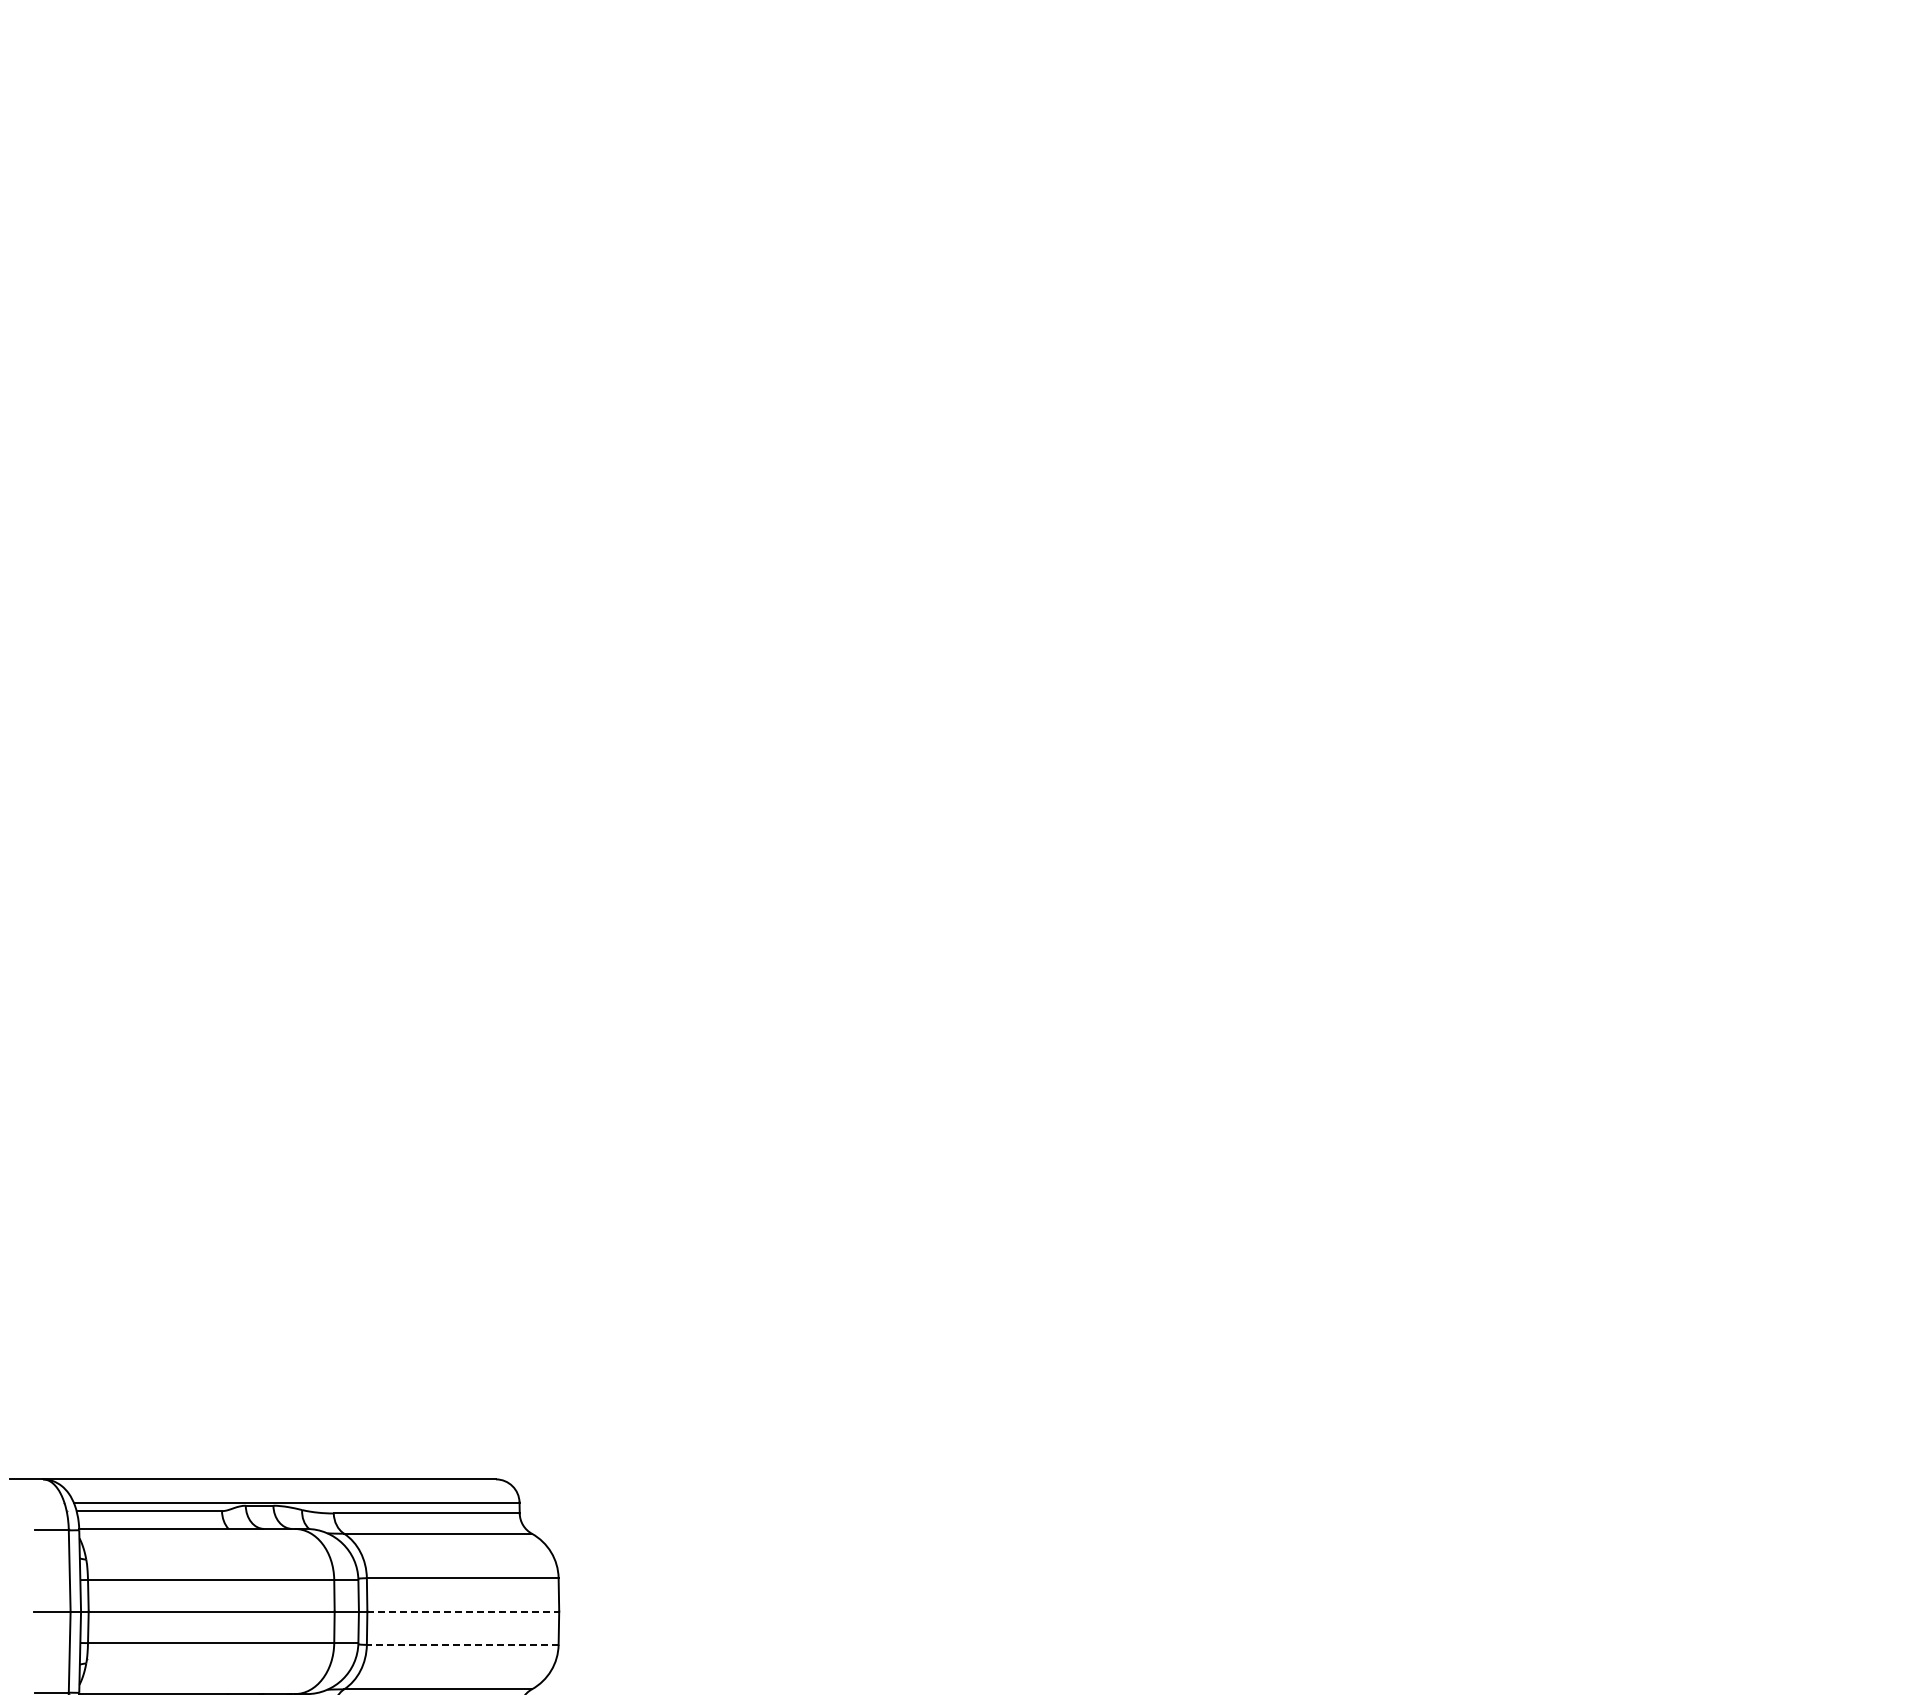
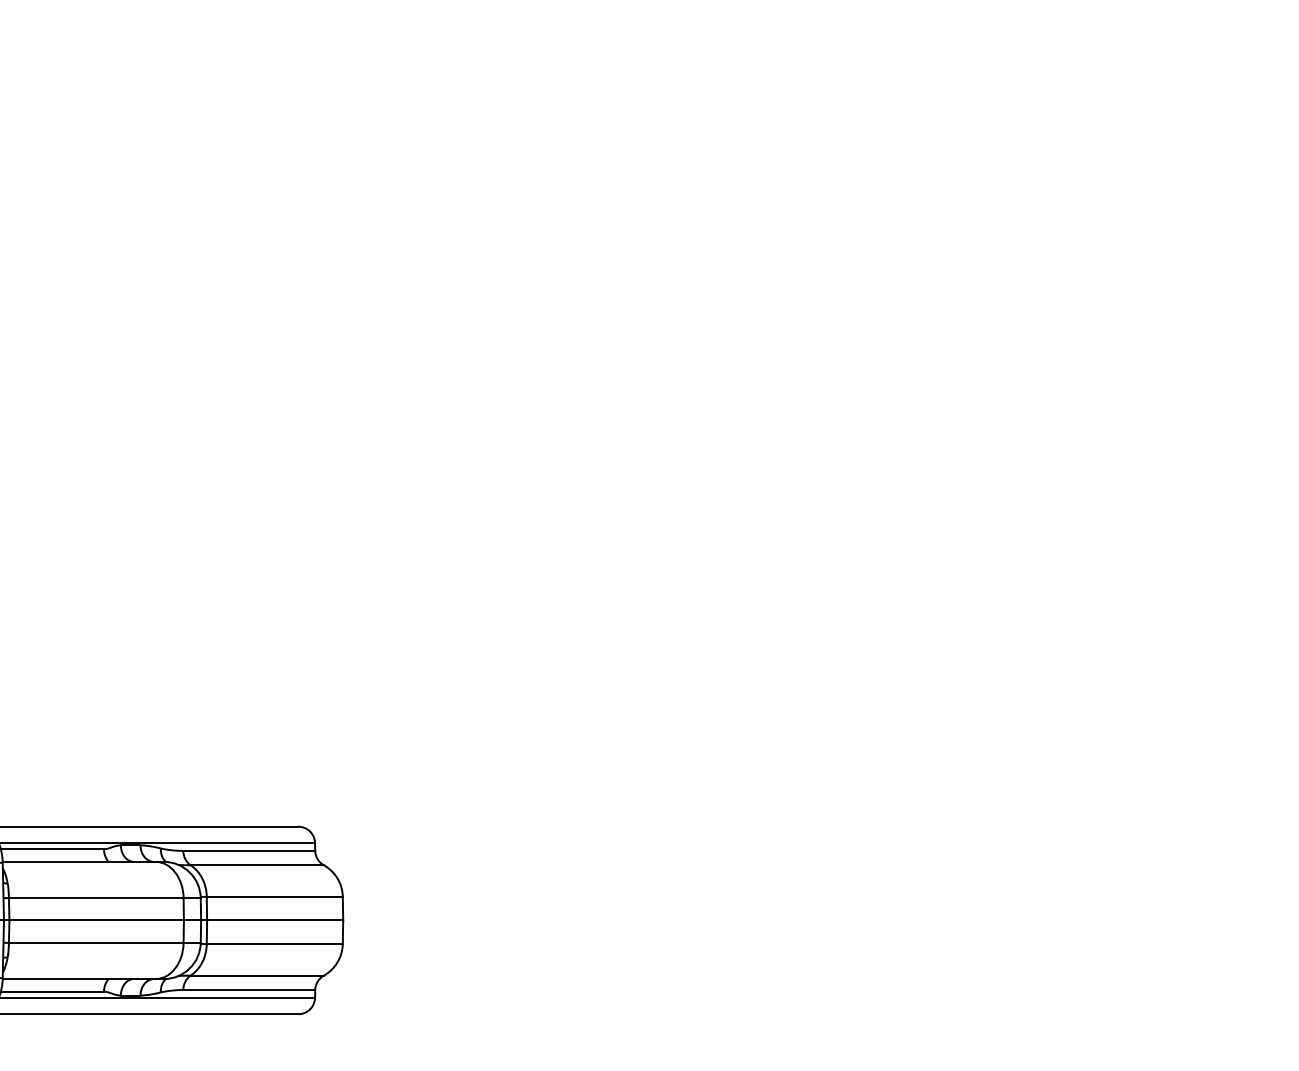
line: (463, 1611) -> (275, 920), dashed -> solid
line: (462, 1644) -> (274, 943), dashed -> solid

